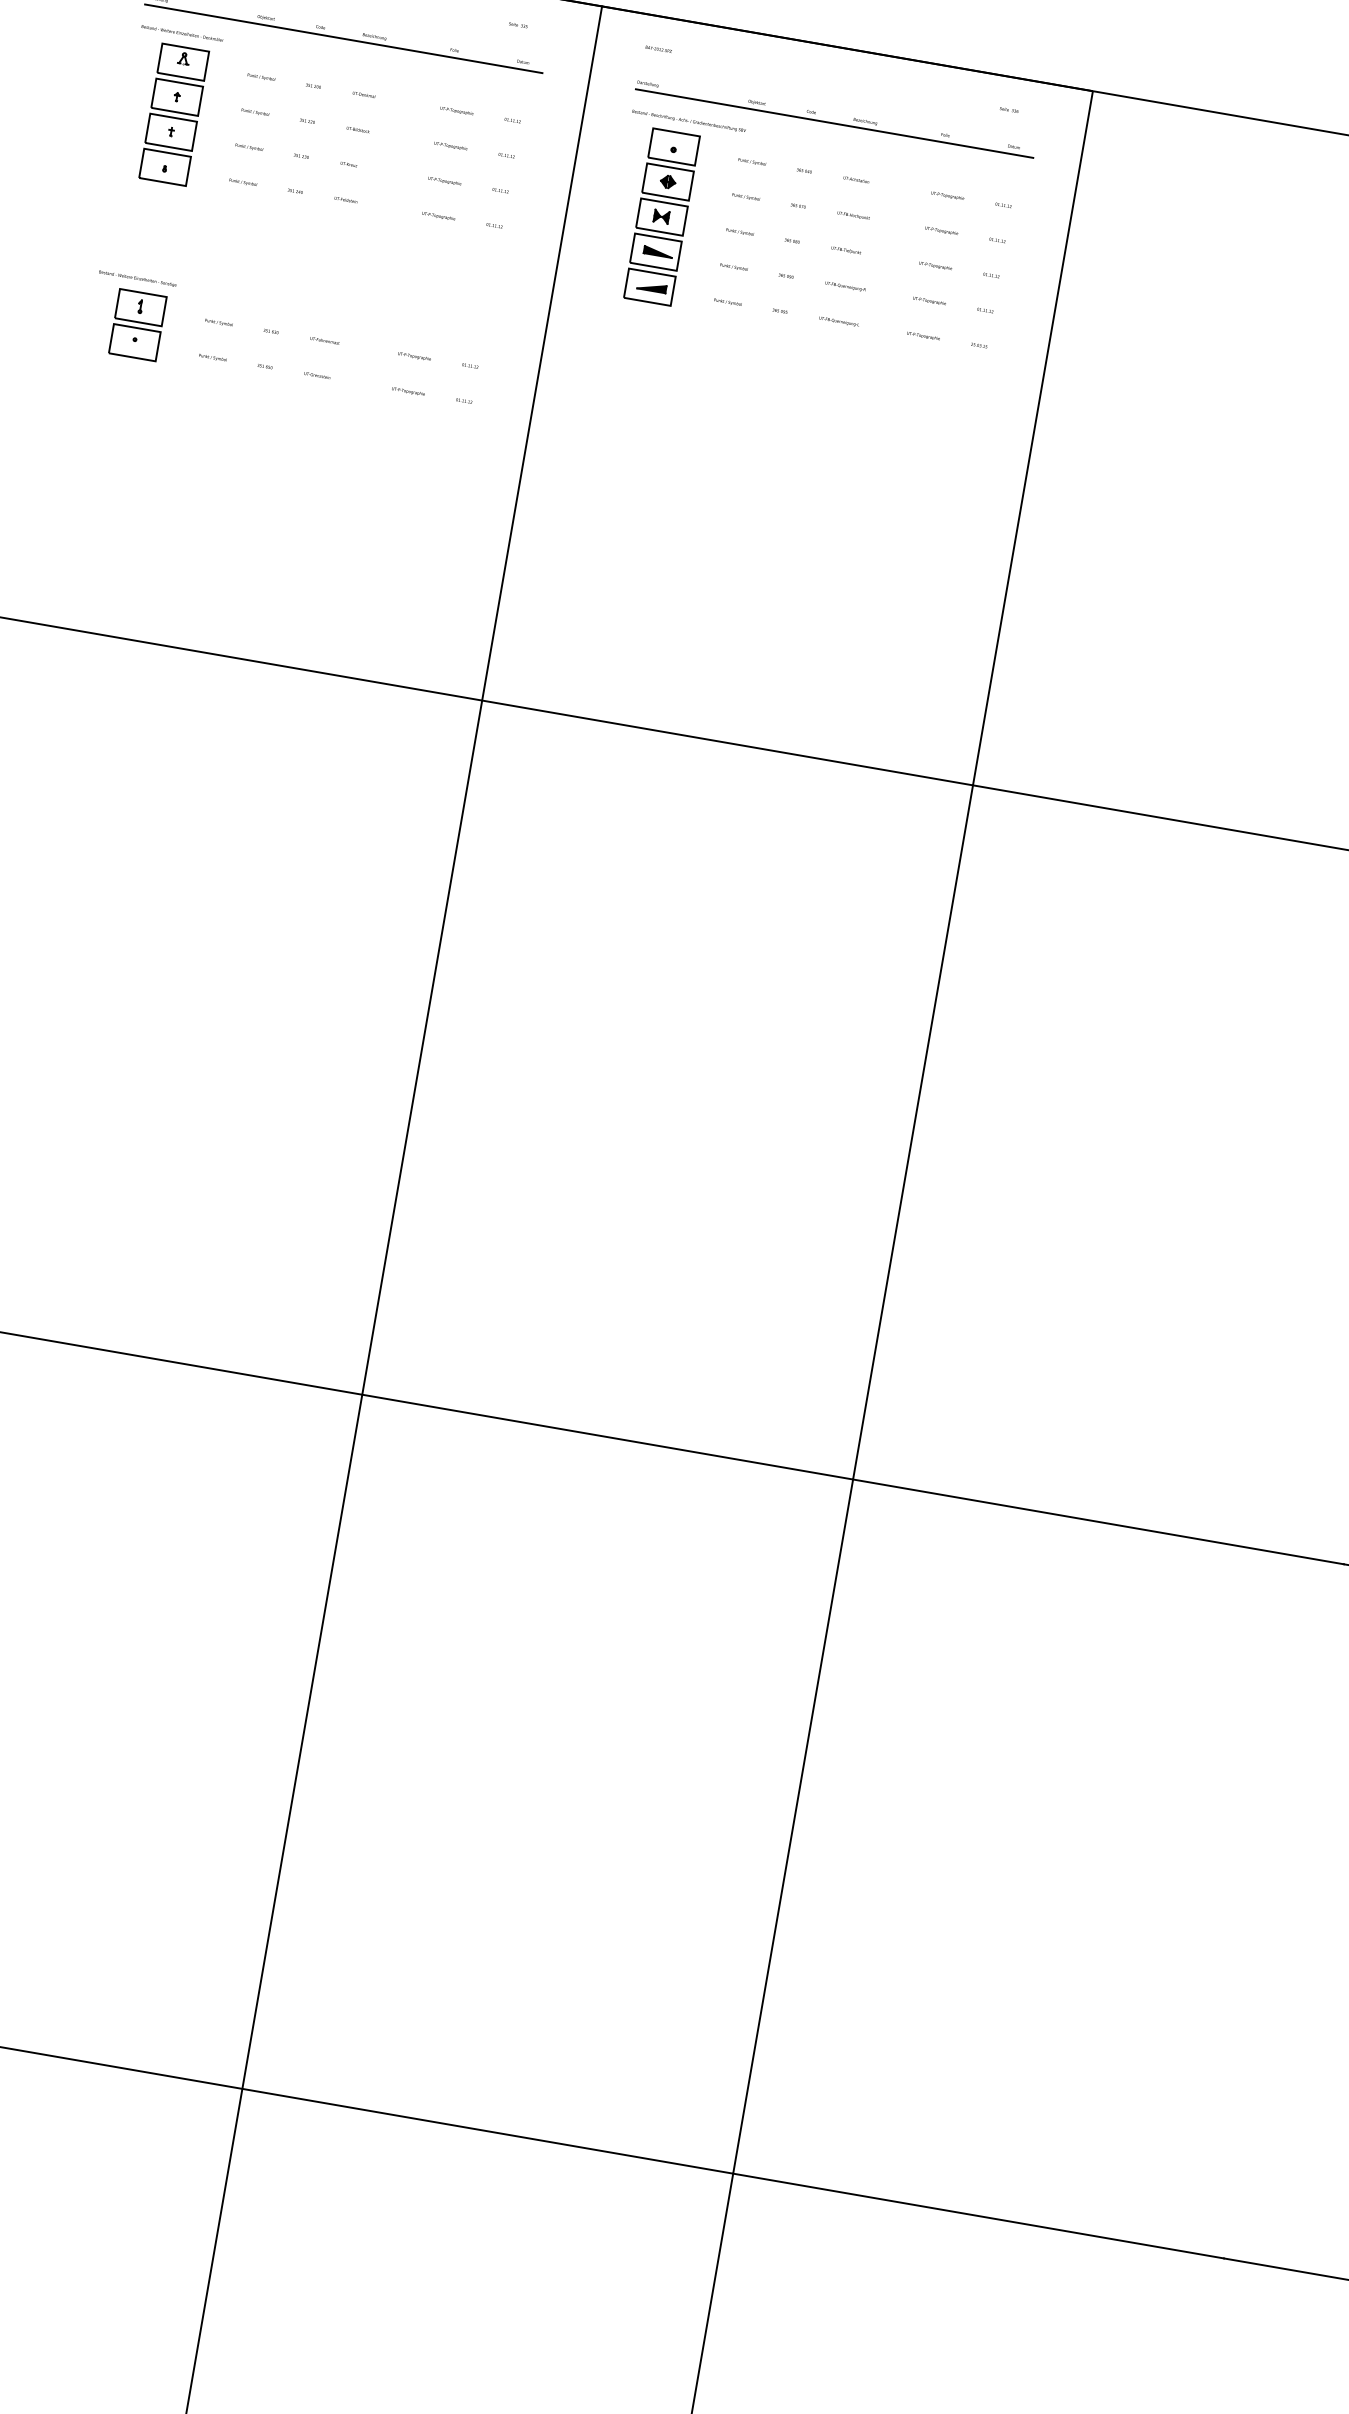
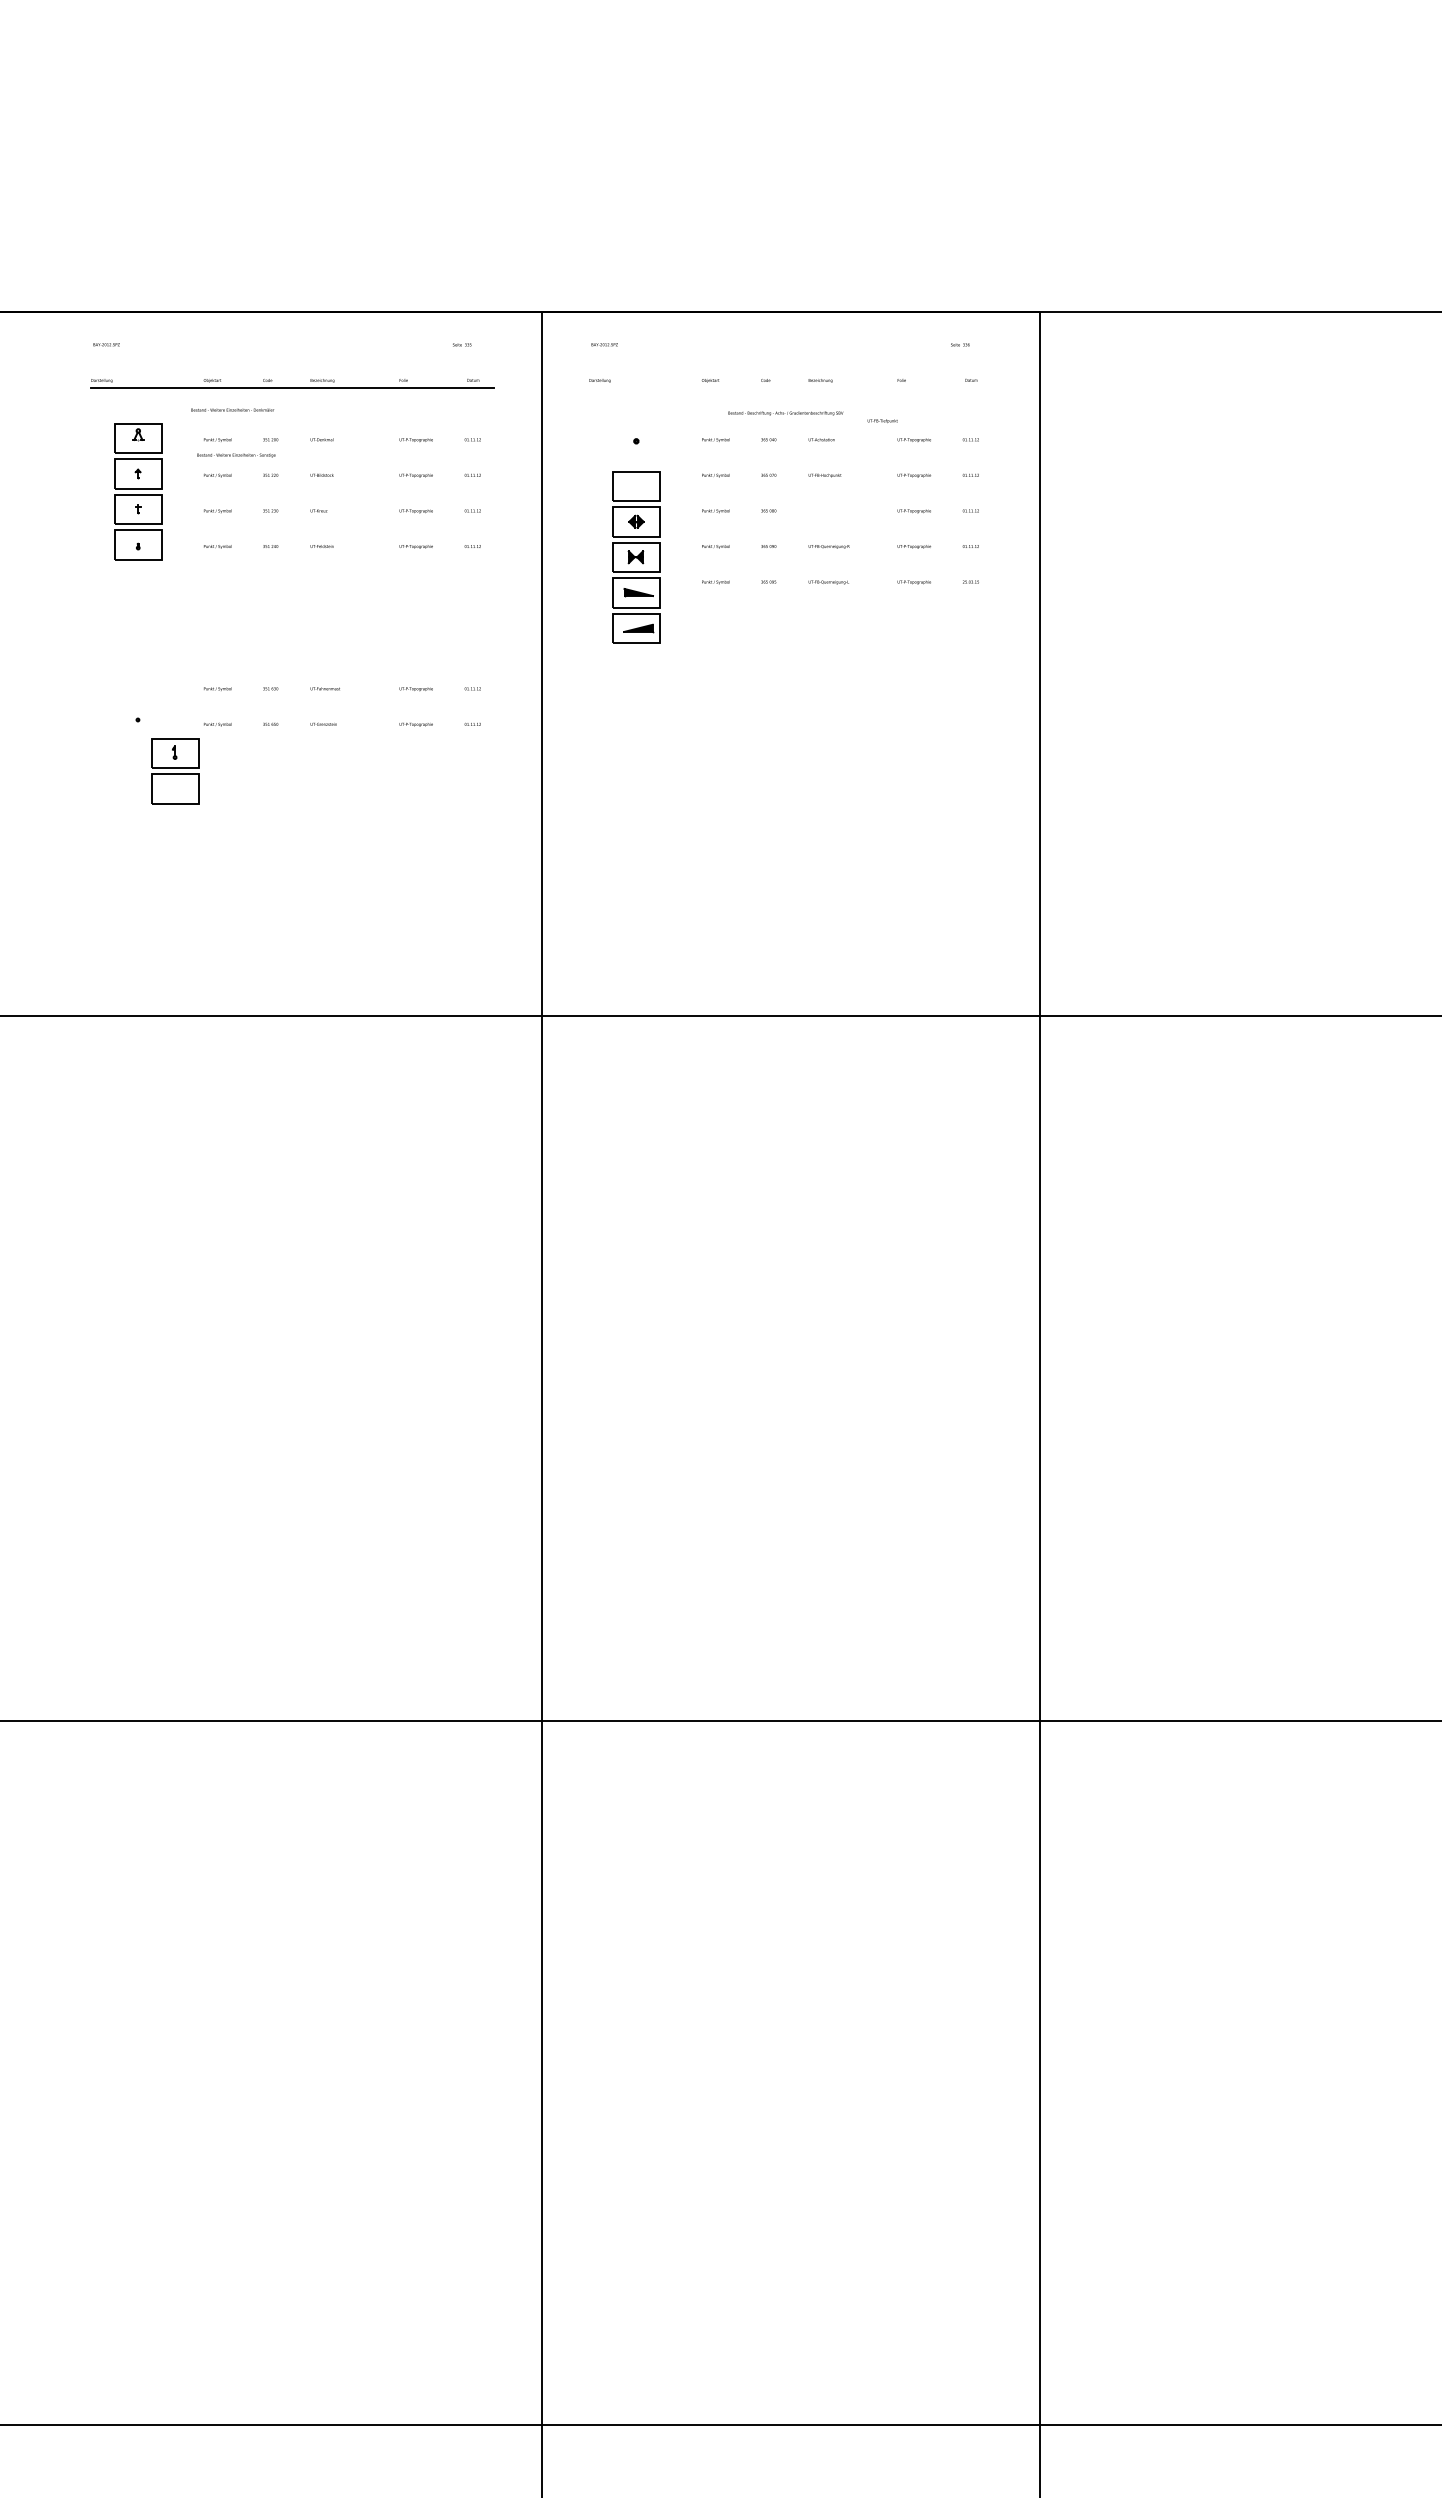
text: (182, 32) -> (232, 409), moved
text: (688, 121) -> (785, 413), moved
line: (834, 123) -> (790, 387), removed
part: (662, 217) -> (636, 557), moved
text: (846, 250) -> (882, 421), moved
text: (137, 278) -> (236, 455), moved
part: (137, 325) -> (175, 771), moved

